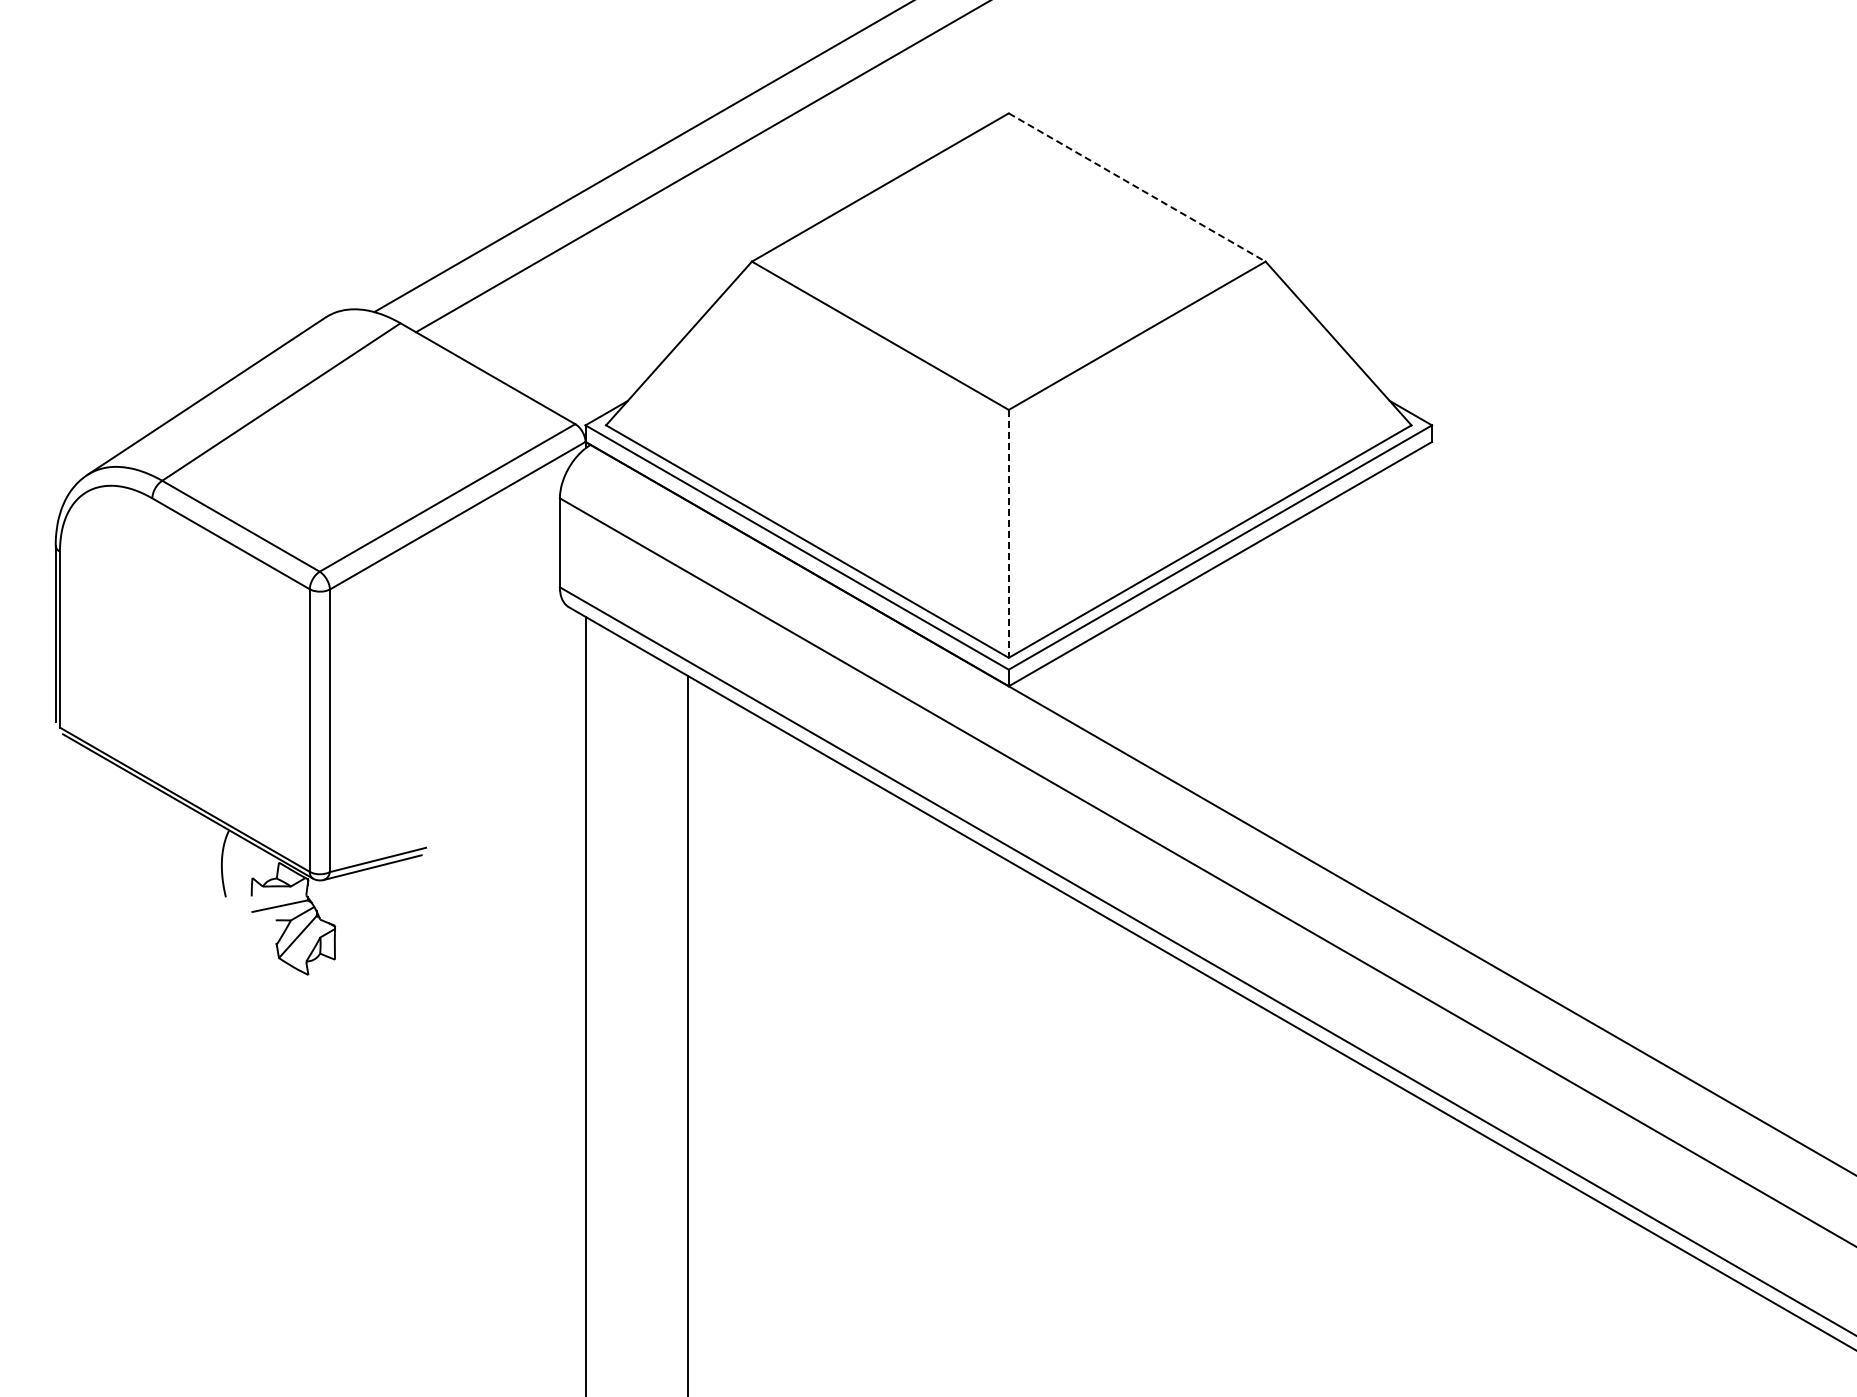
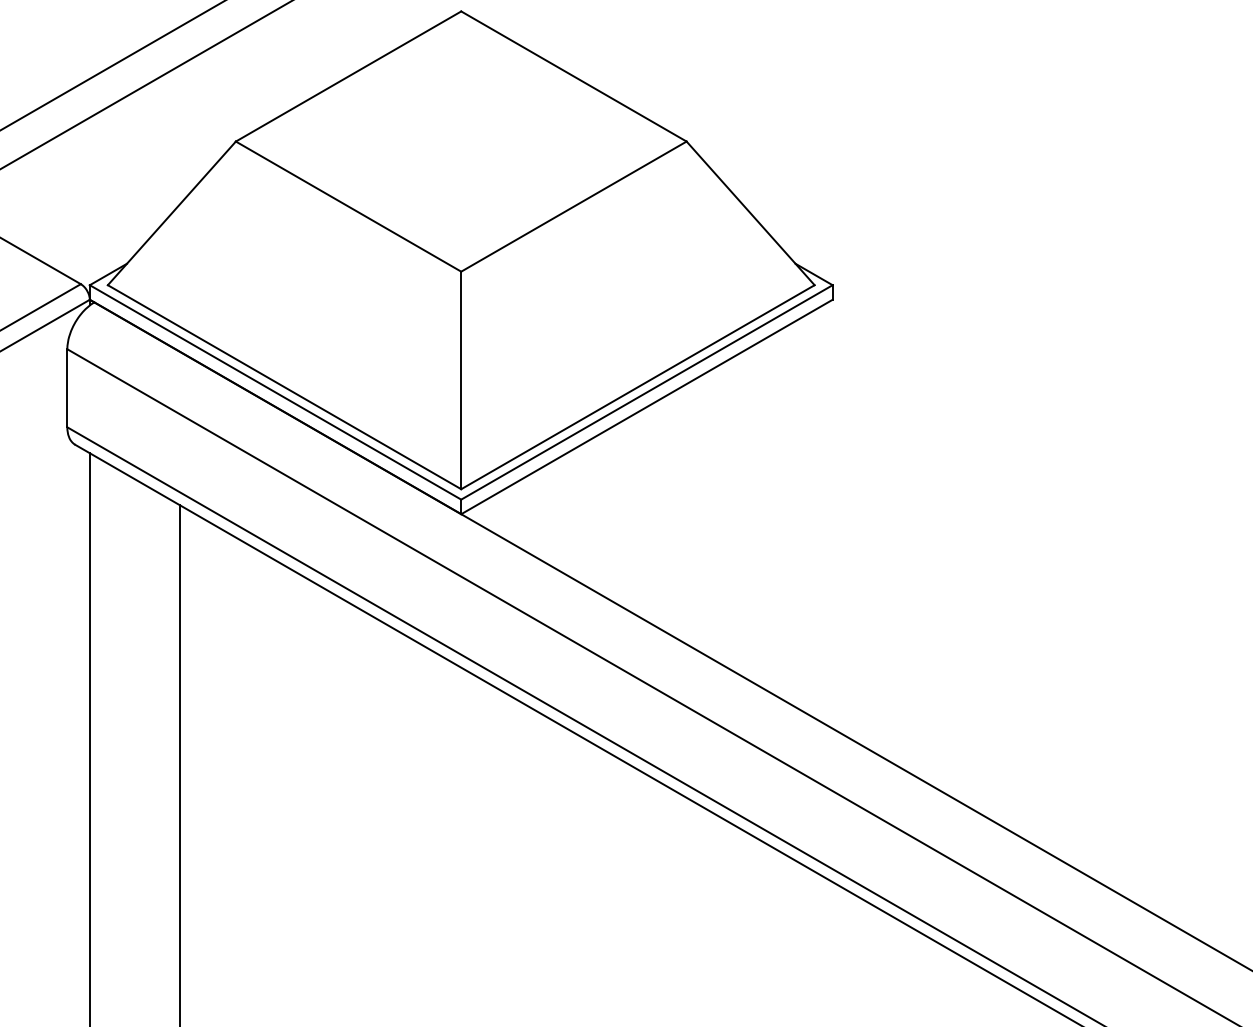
line: (1137, 187) -> (574, 76), dashed -> solid
line: (1008, 533) -> (461, 380), dashed -> solid

